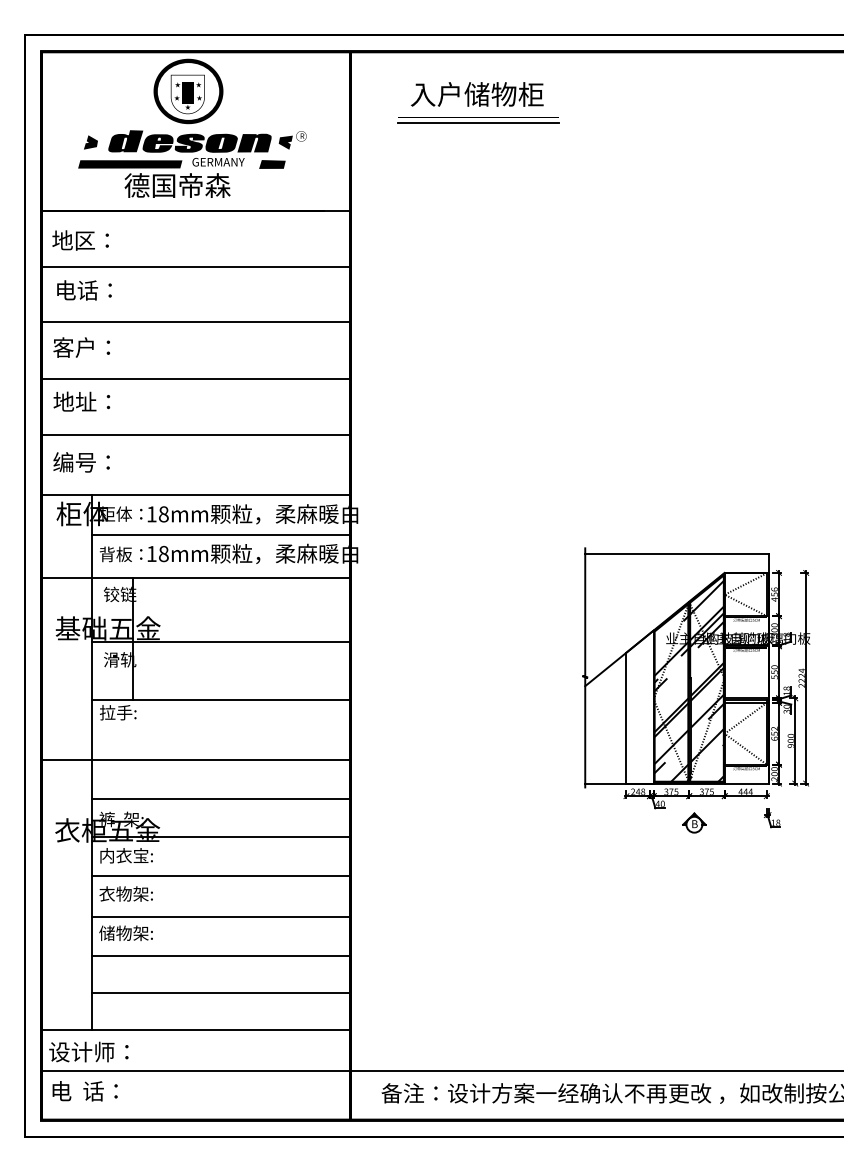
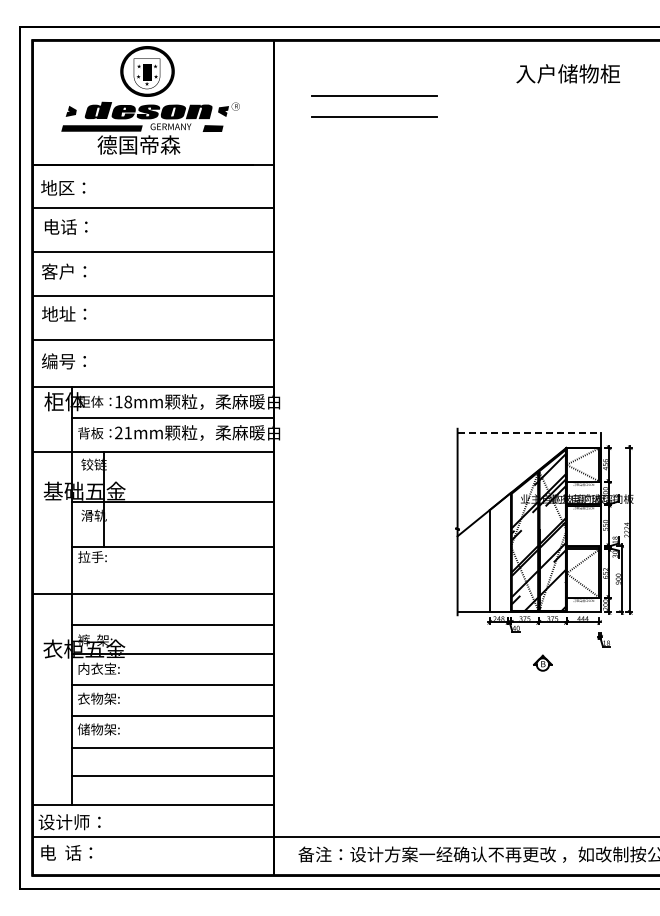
text: (476, 94) -> (567, 73), moved
line: (478, 149) -> (374, 116), added
text: (157, 553) -> (123, 432), 18mm -> 21mm
line: (677, 554) -> (529, 433), solid -> dashed
part: (693, 822) -> (542, 662), moved

